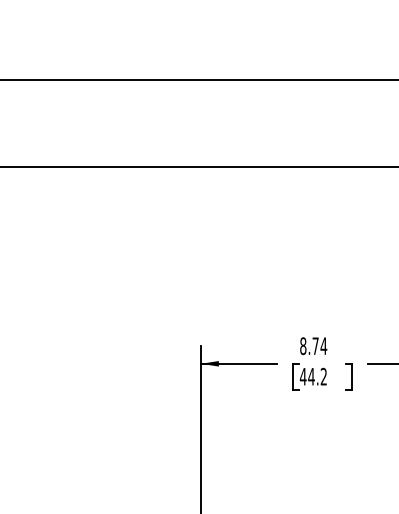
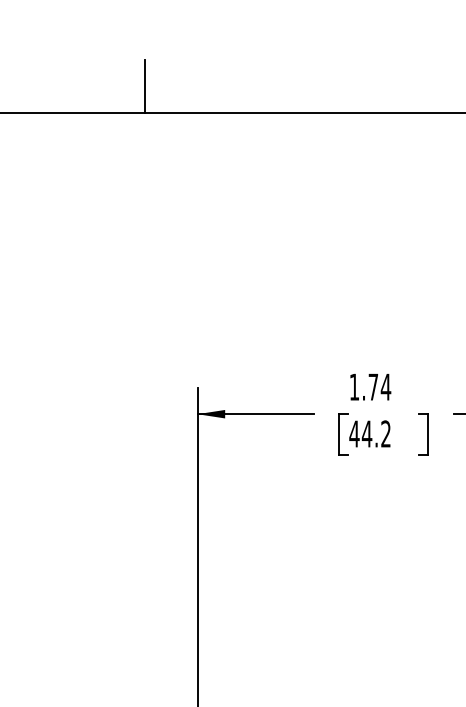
line: (166, 149) -> (144, 85), added
text: (303, 346) -> (354, 387), 8.74 -> 1.74

